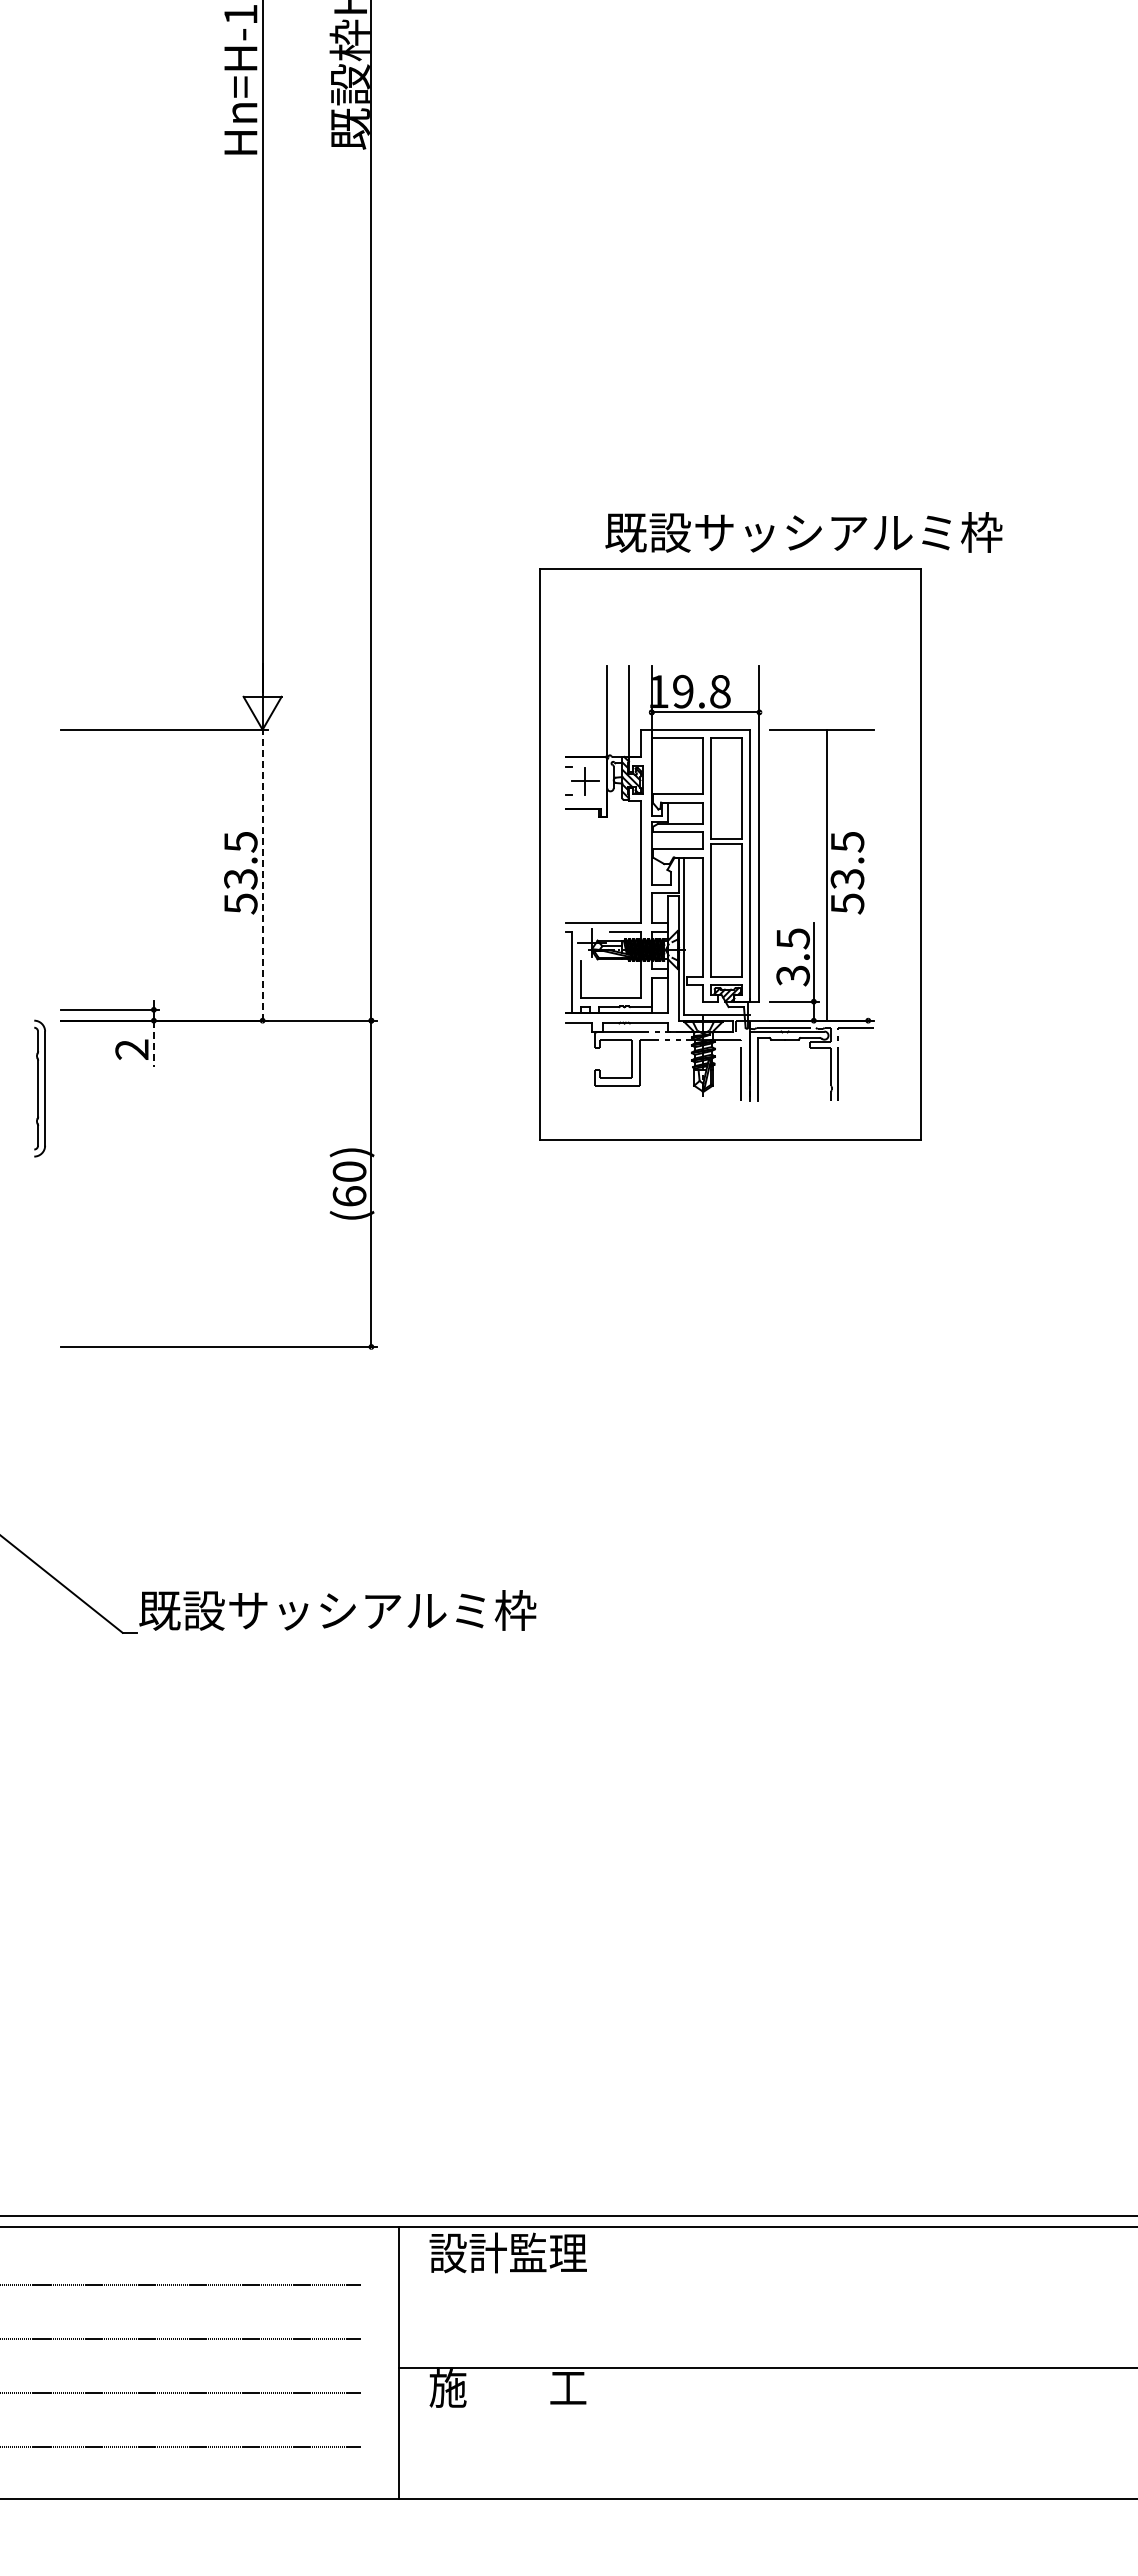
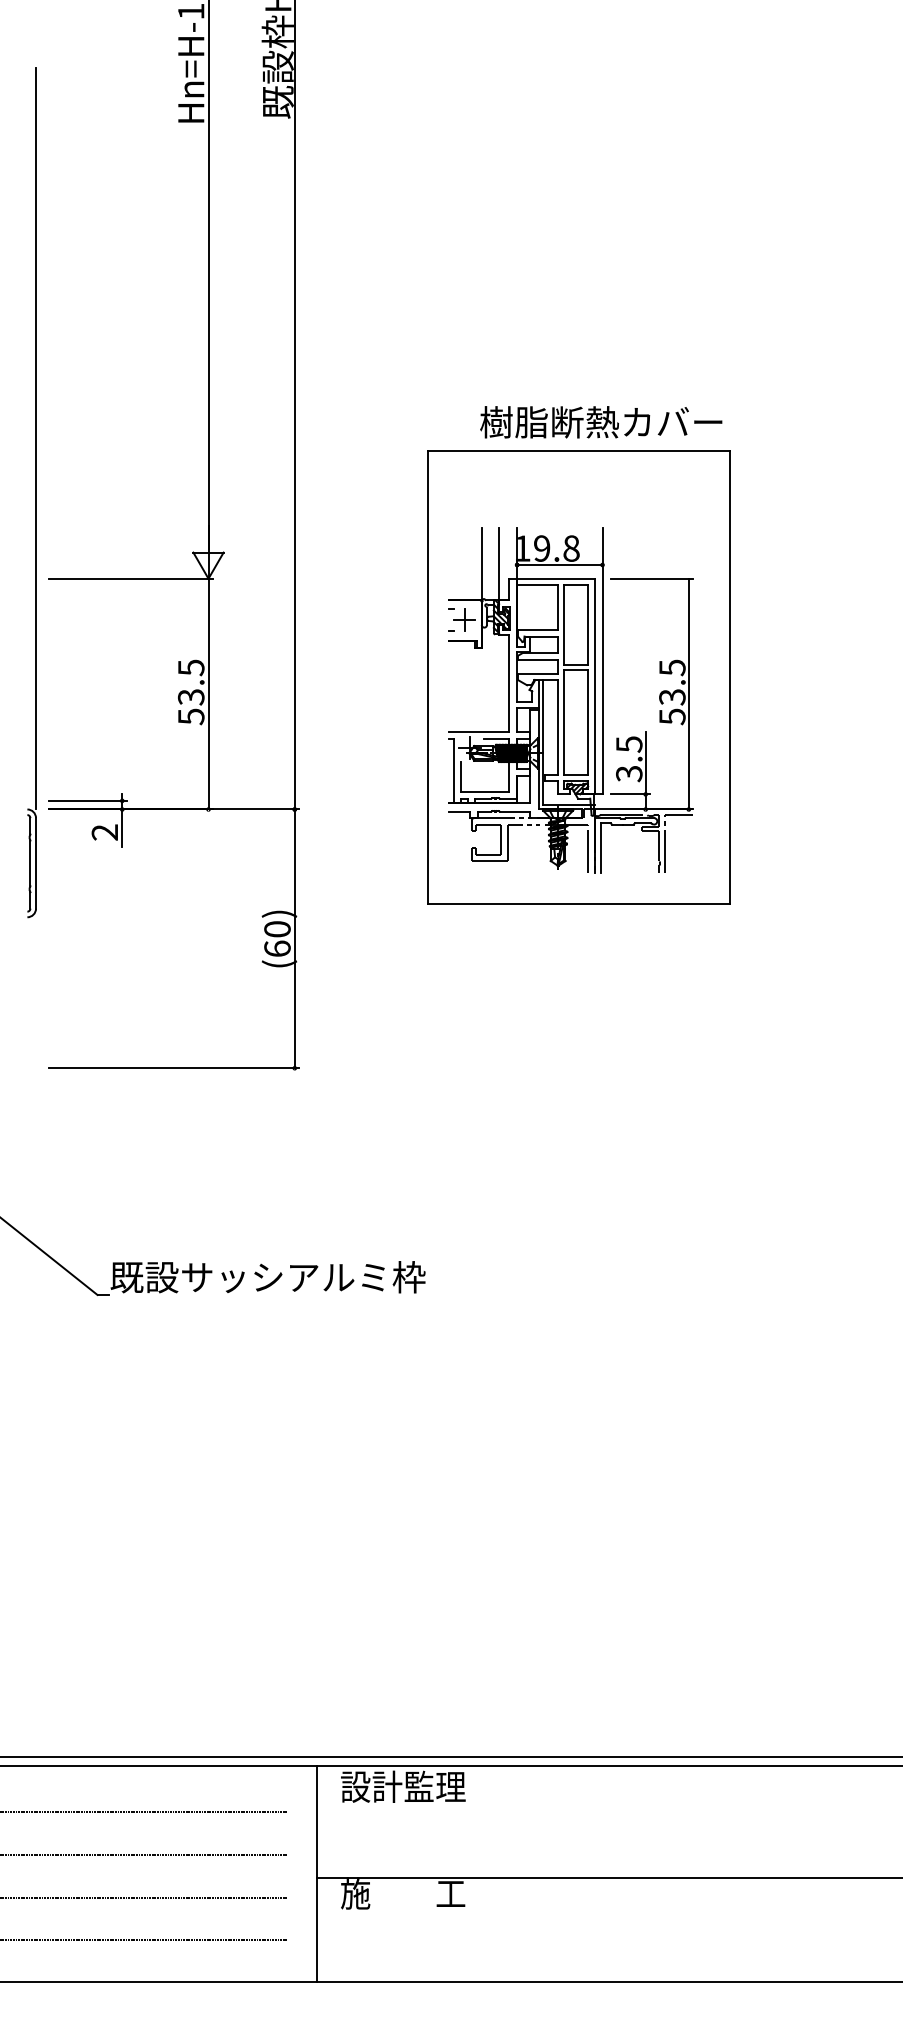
text: (803, 532) -> (637, 422), 既設サッシアルミ枠 -> 樹脂断熱カバー
line: (45, 552) -> (36, 438), added
line: (262, 874) -> (208, 693), dashed -> solid
line: (827, 874) -> (689, 693), moved
line: (153, 1044) -> (121, 828), dashed -> solid

